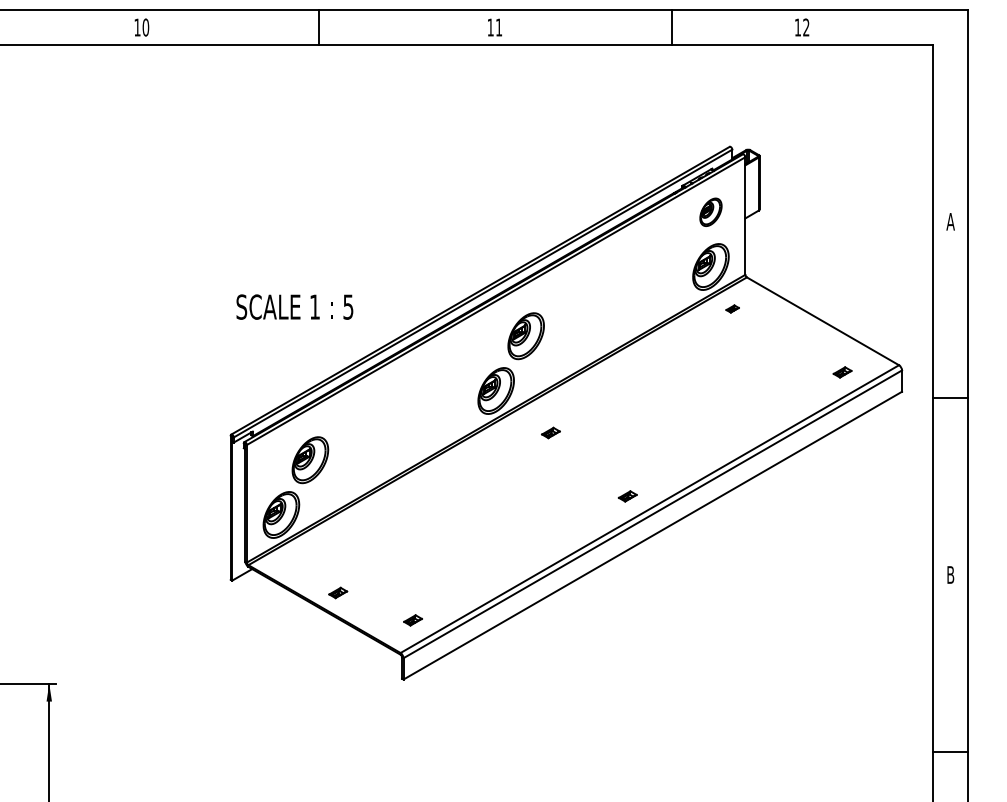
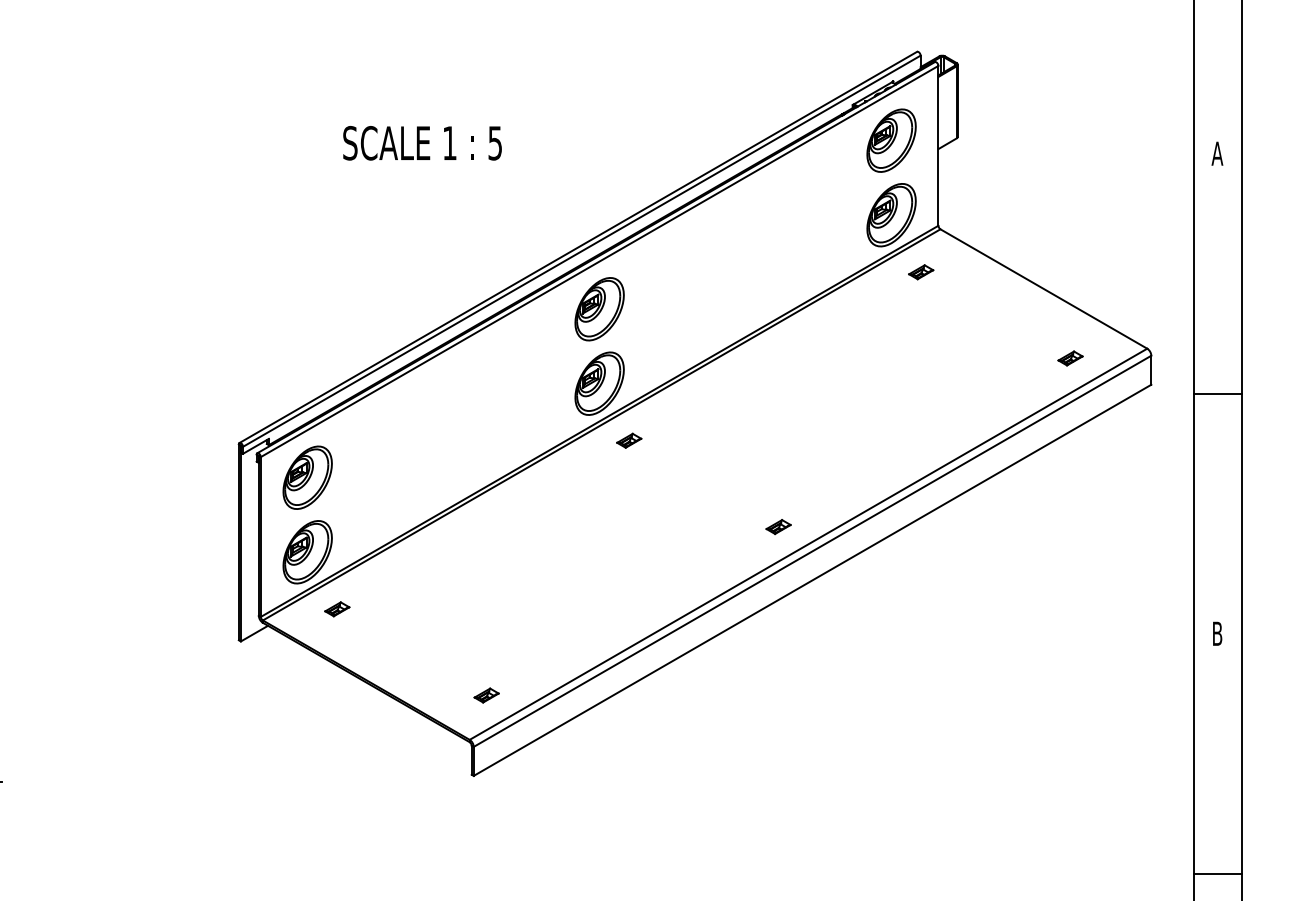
part: (710, 212) -> (890, 141), size x1.67
text: (294, 306) -> (422, 142), moved
part: (732, 308) -> (920, 271), size x1.43
part: (525, 336) -> (598, 309), moved
part: (550, 432) -> (628, 440), moved
part: (310, 460) -> (307, 478), moved
part: (338, 592) -> (337, 608), moved

